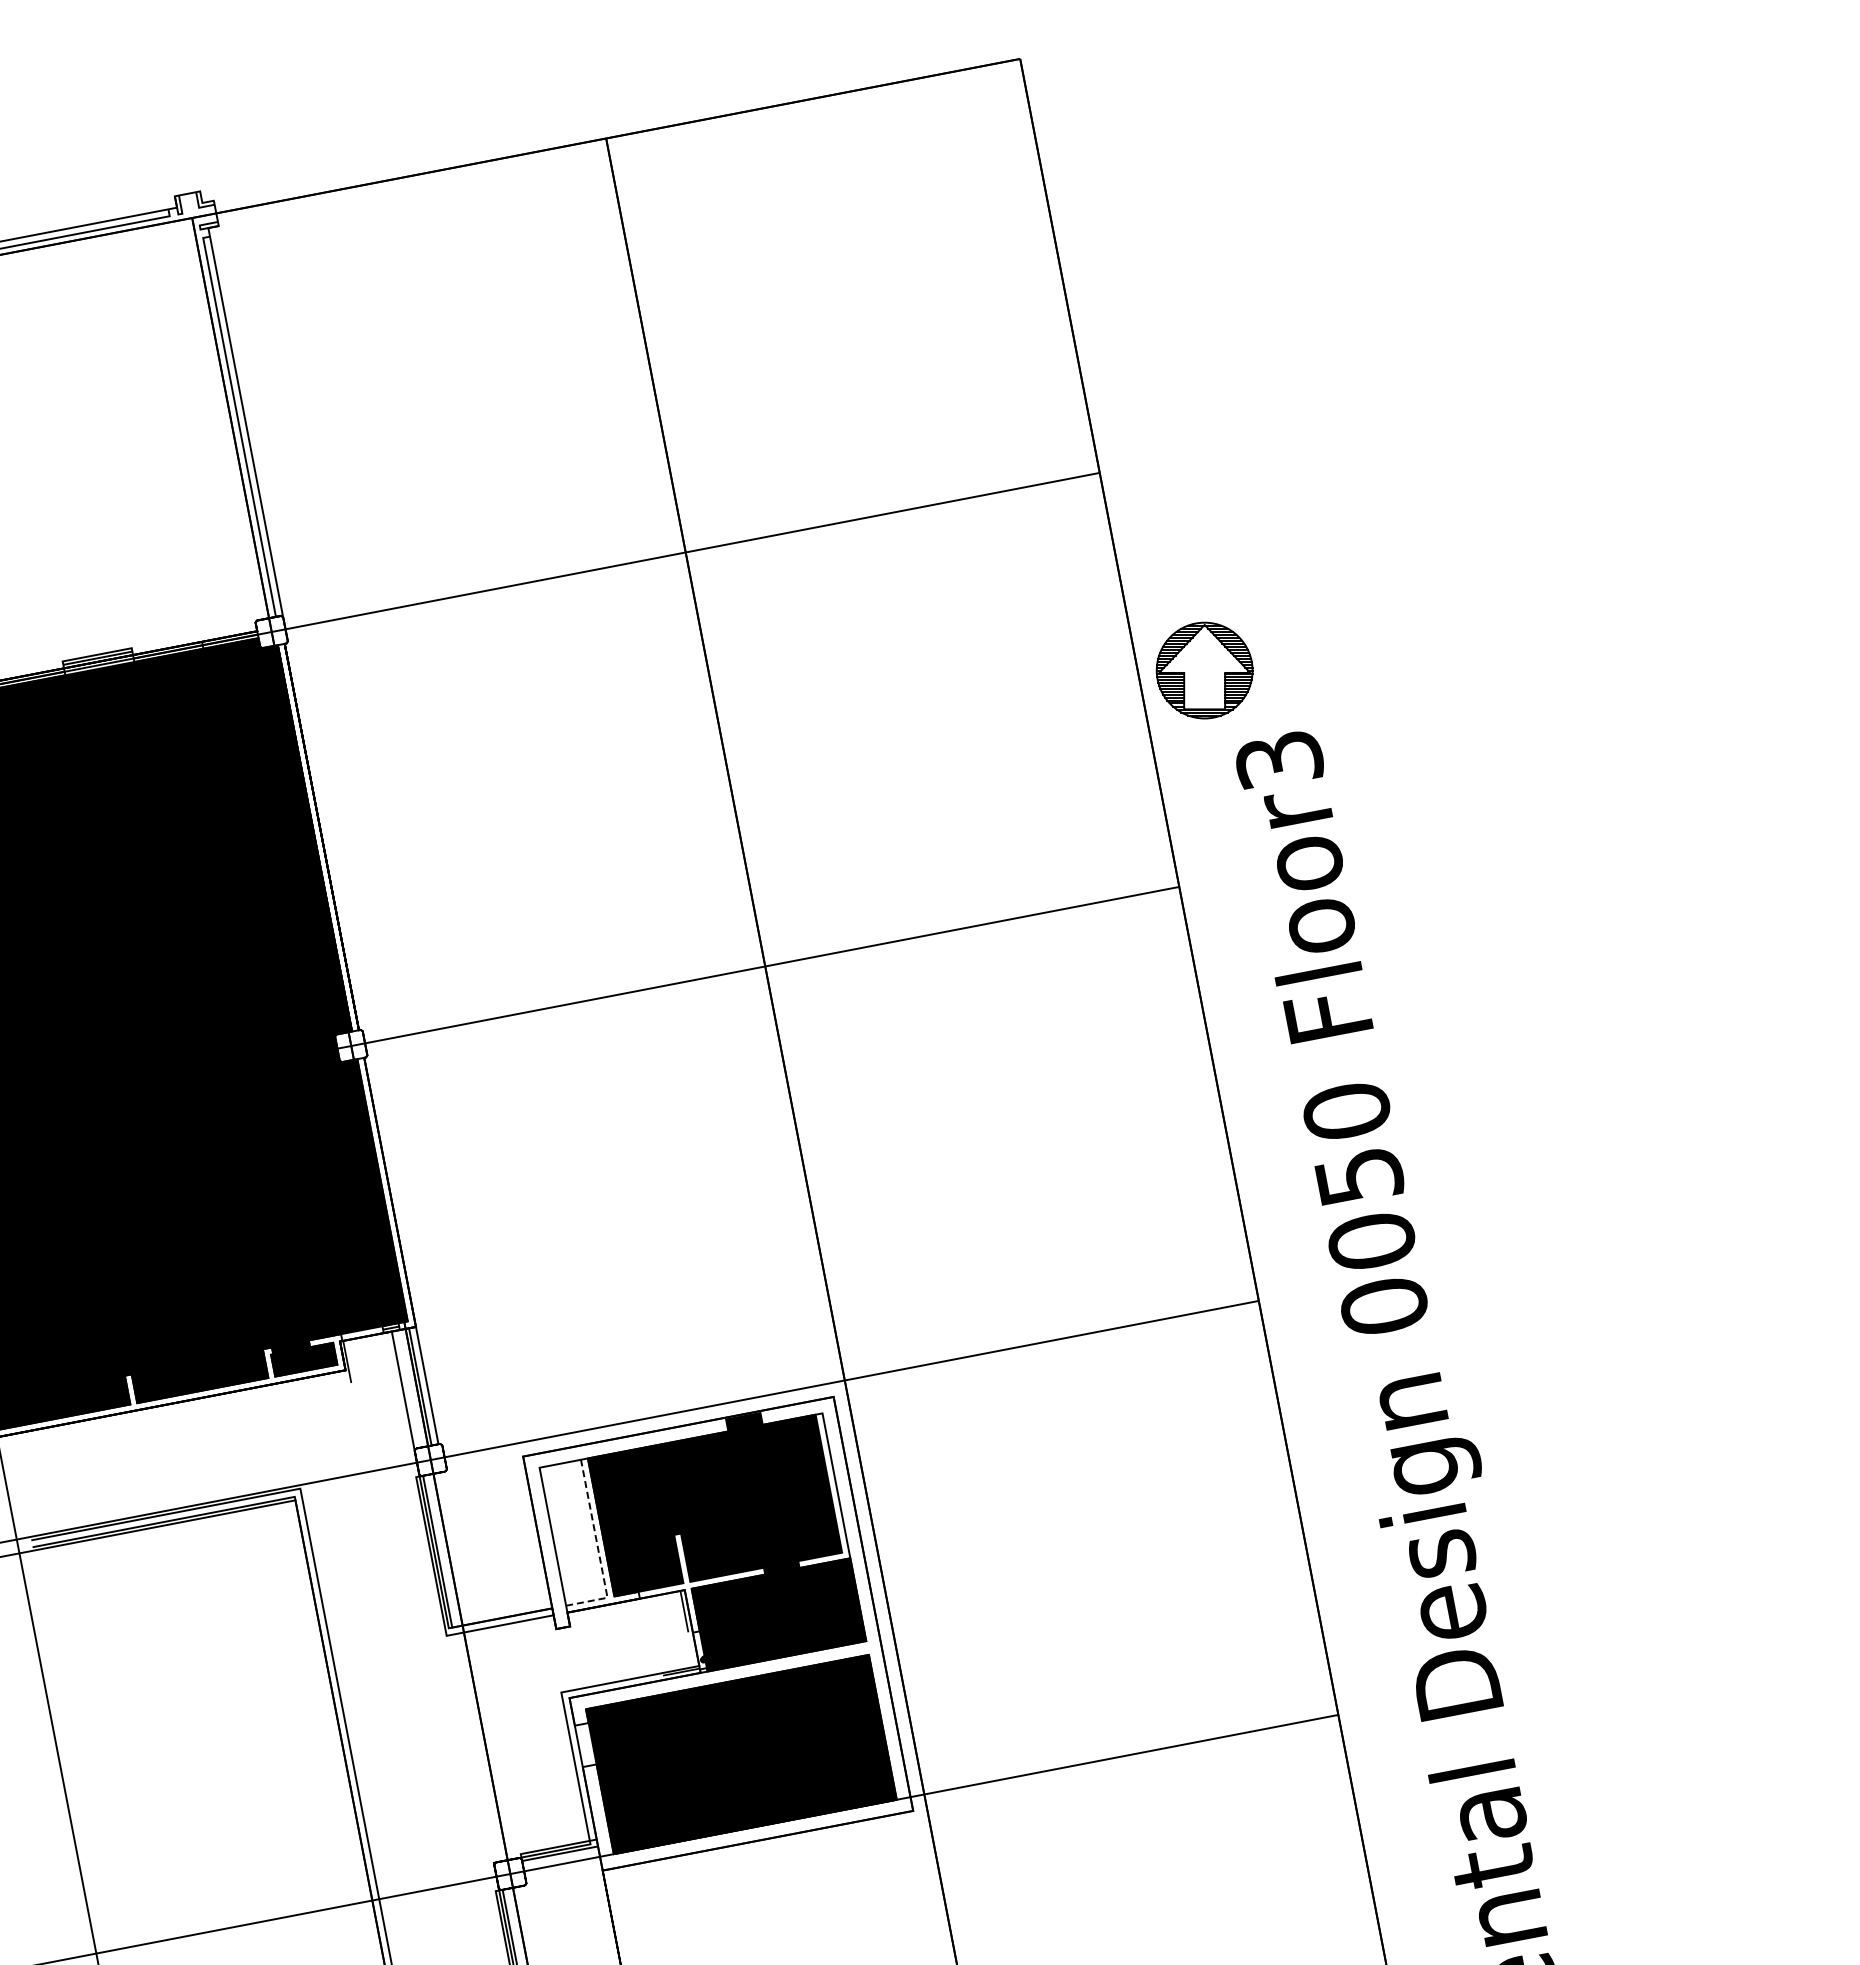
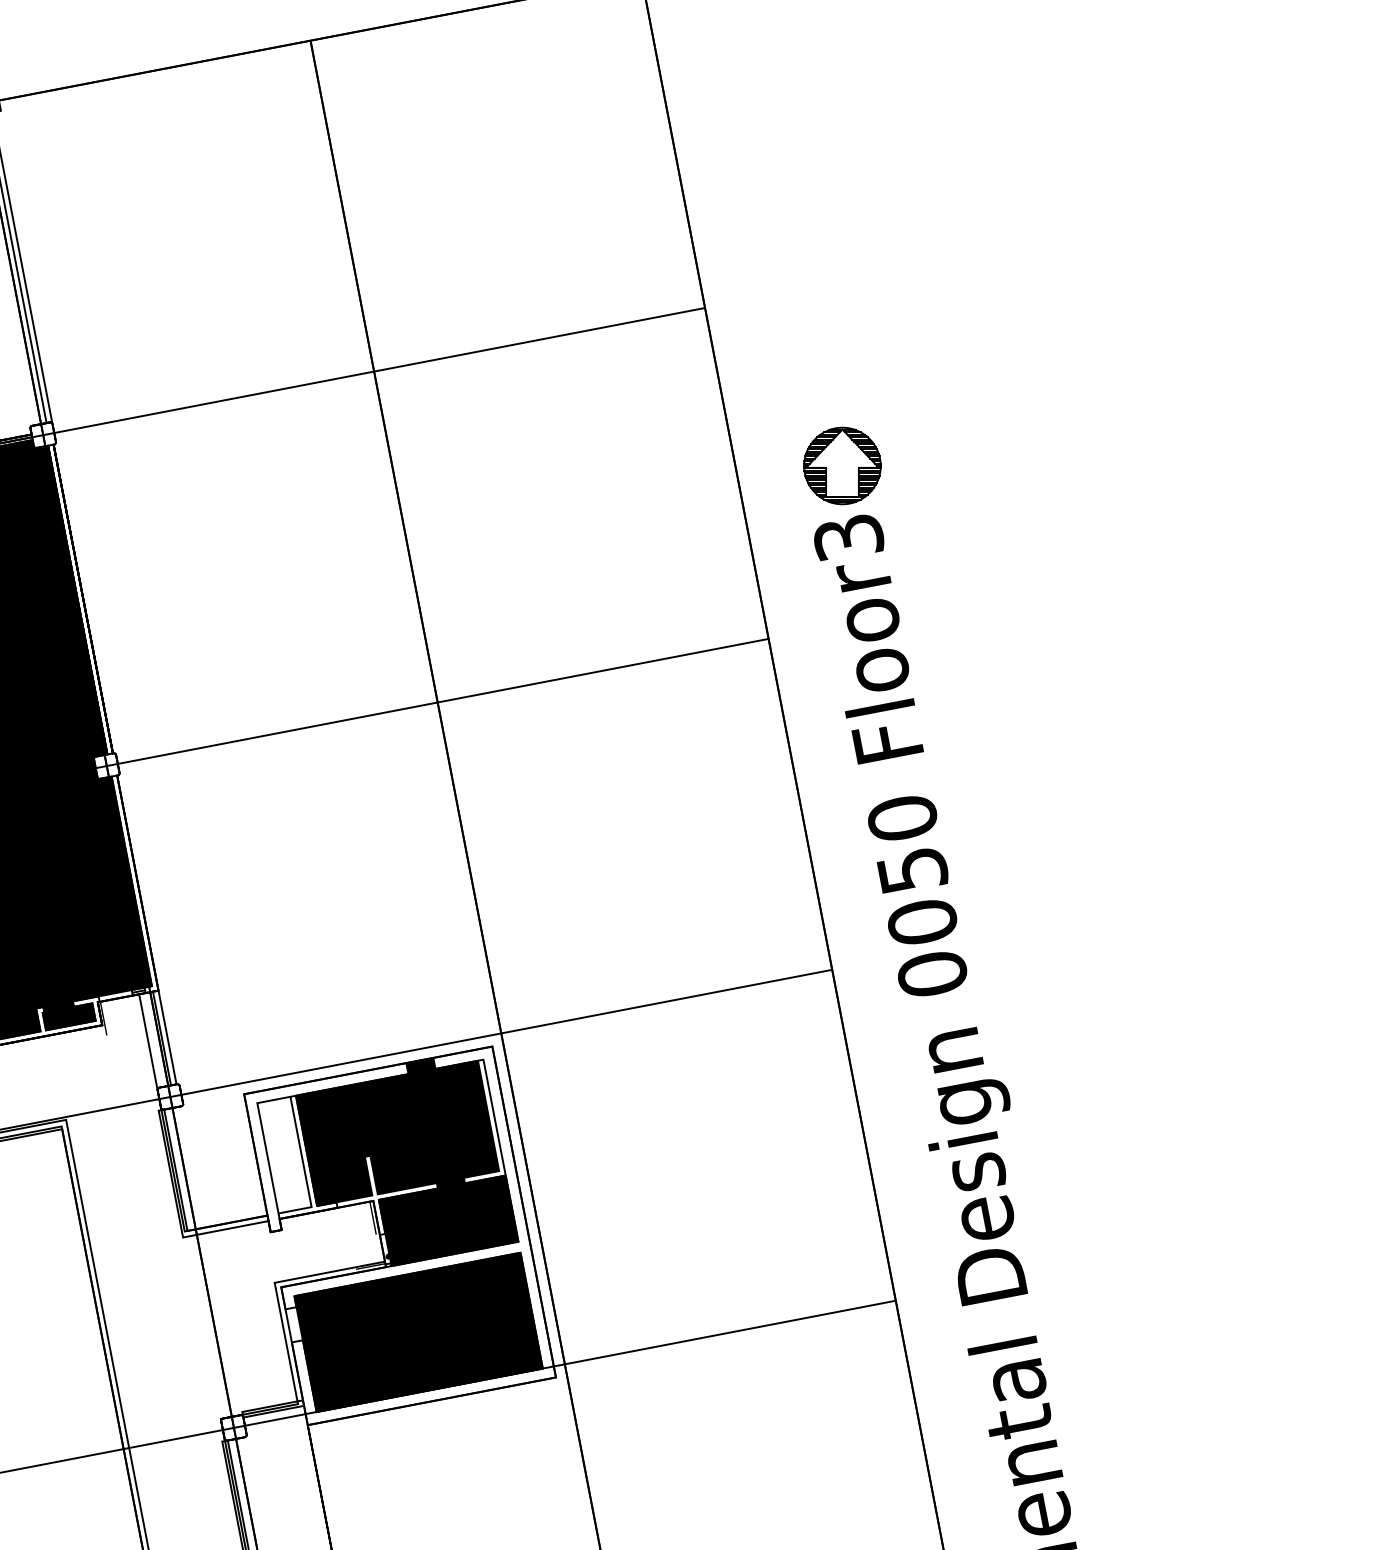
part: (1204, 670) -> (842, 465), moved
line: (598, 1549) -> (304, 1168), dashed -> solid

